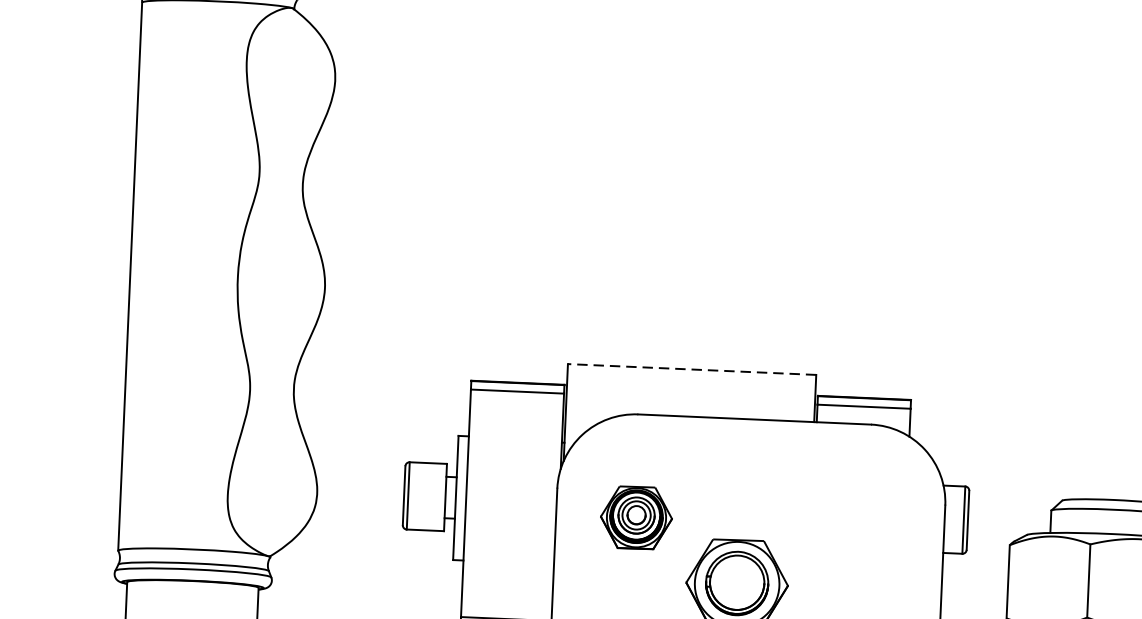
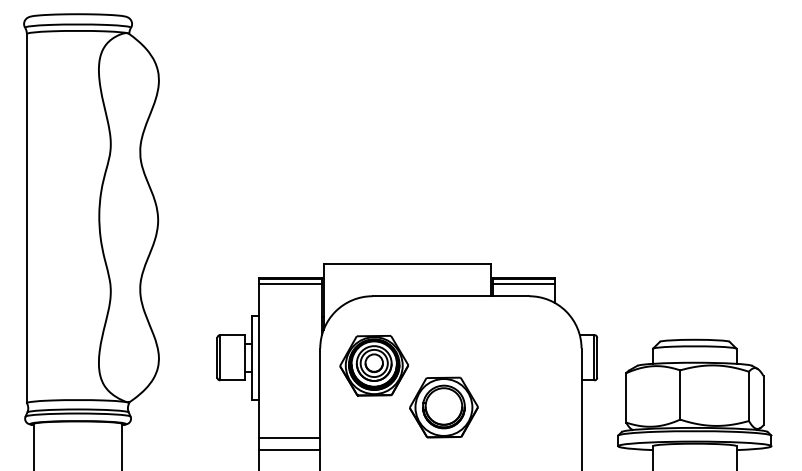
line: (692, 369) -> (407, 264), dashed -> solid
part: (636, 517) -> (374, 365), size x1.43

